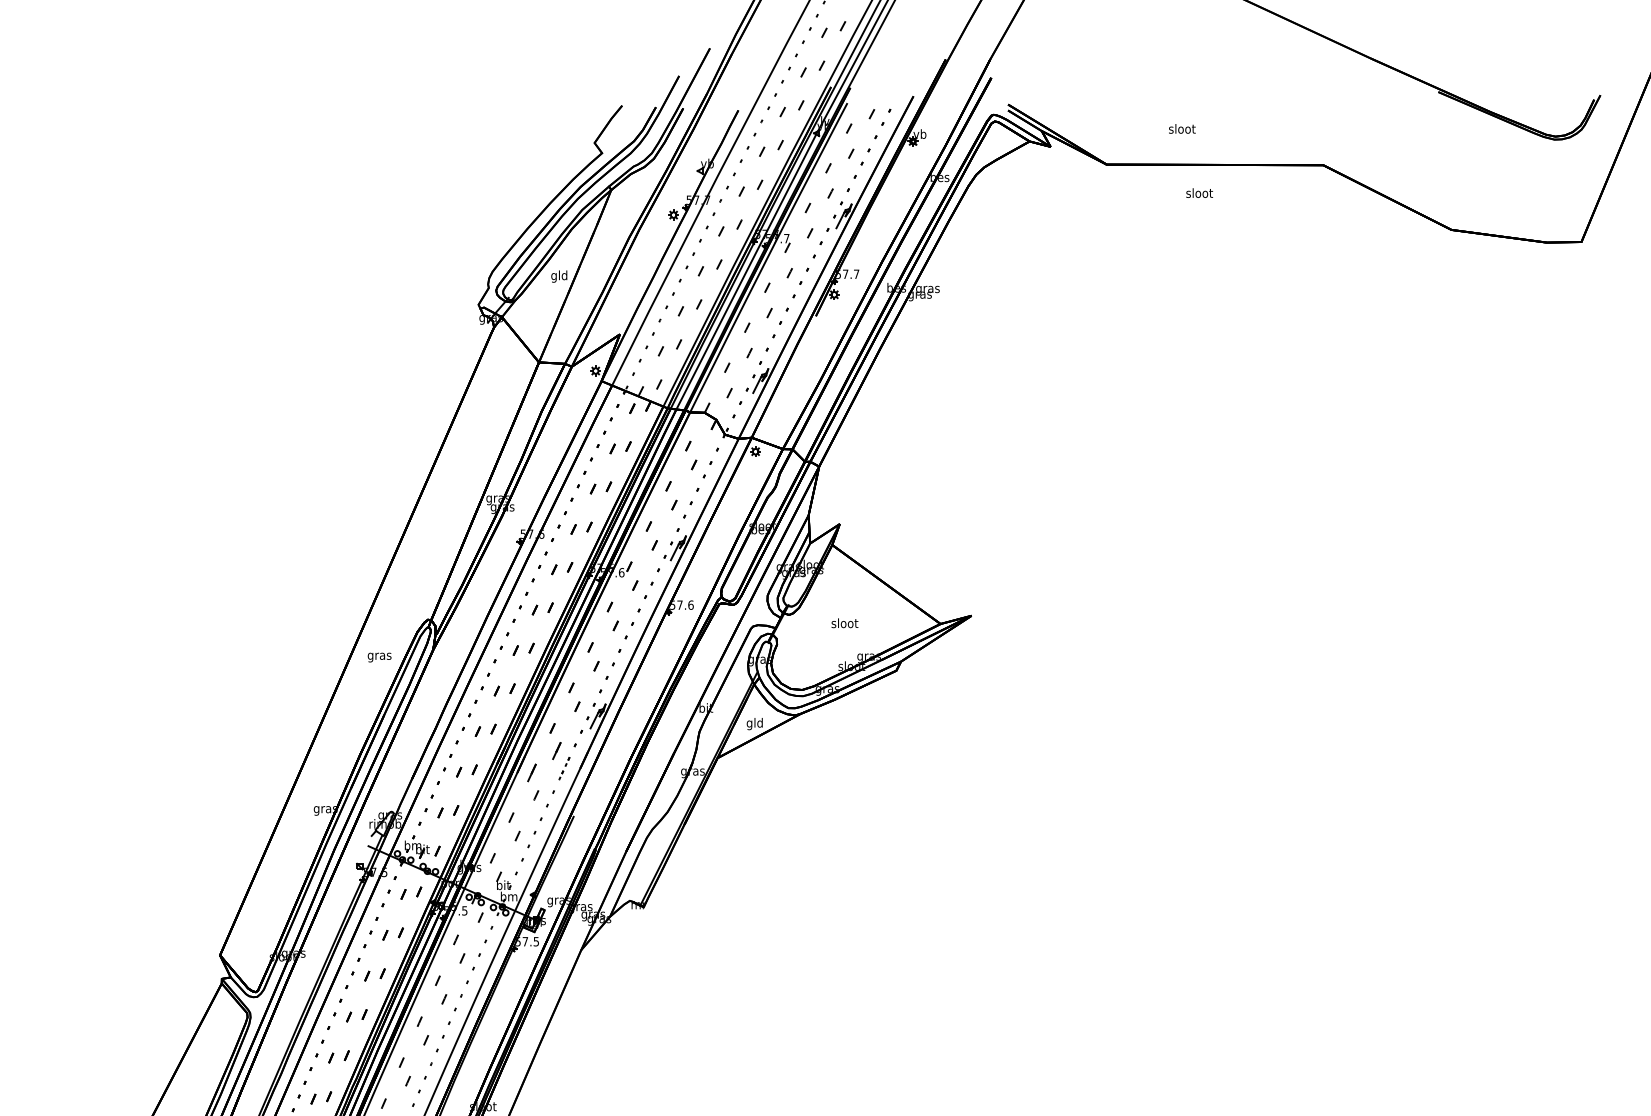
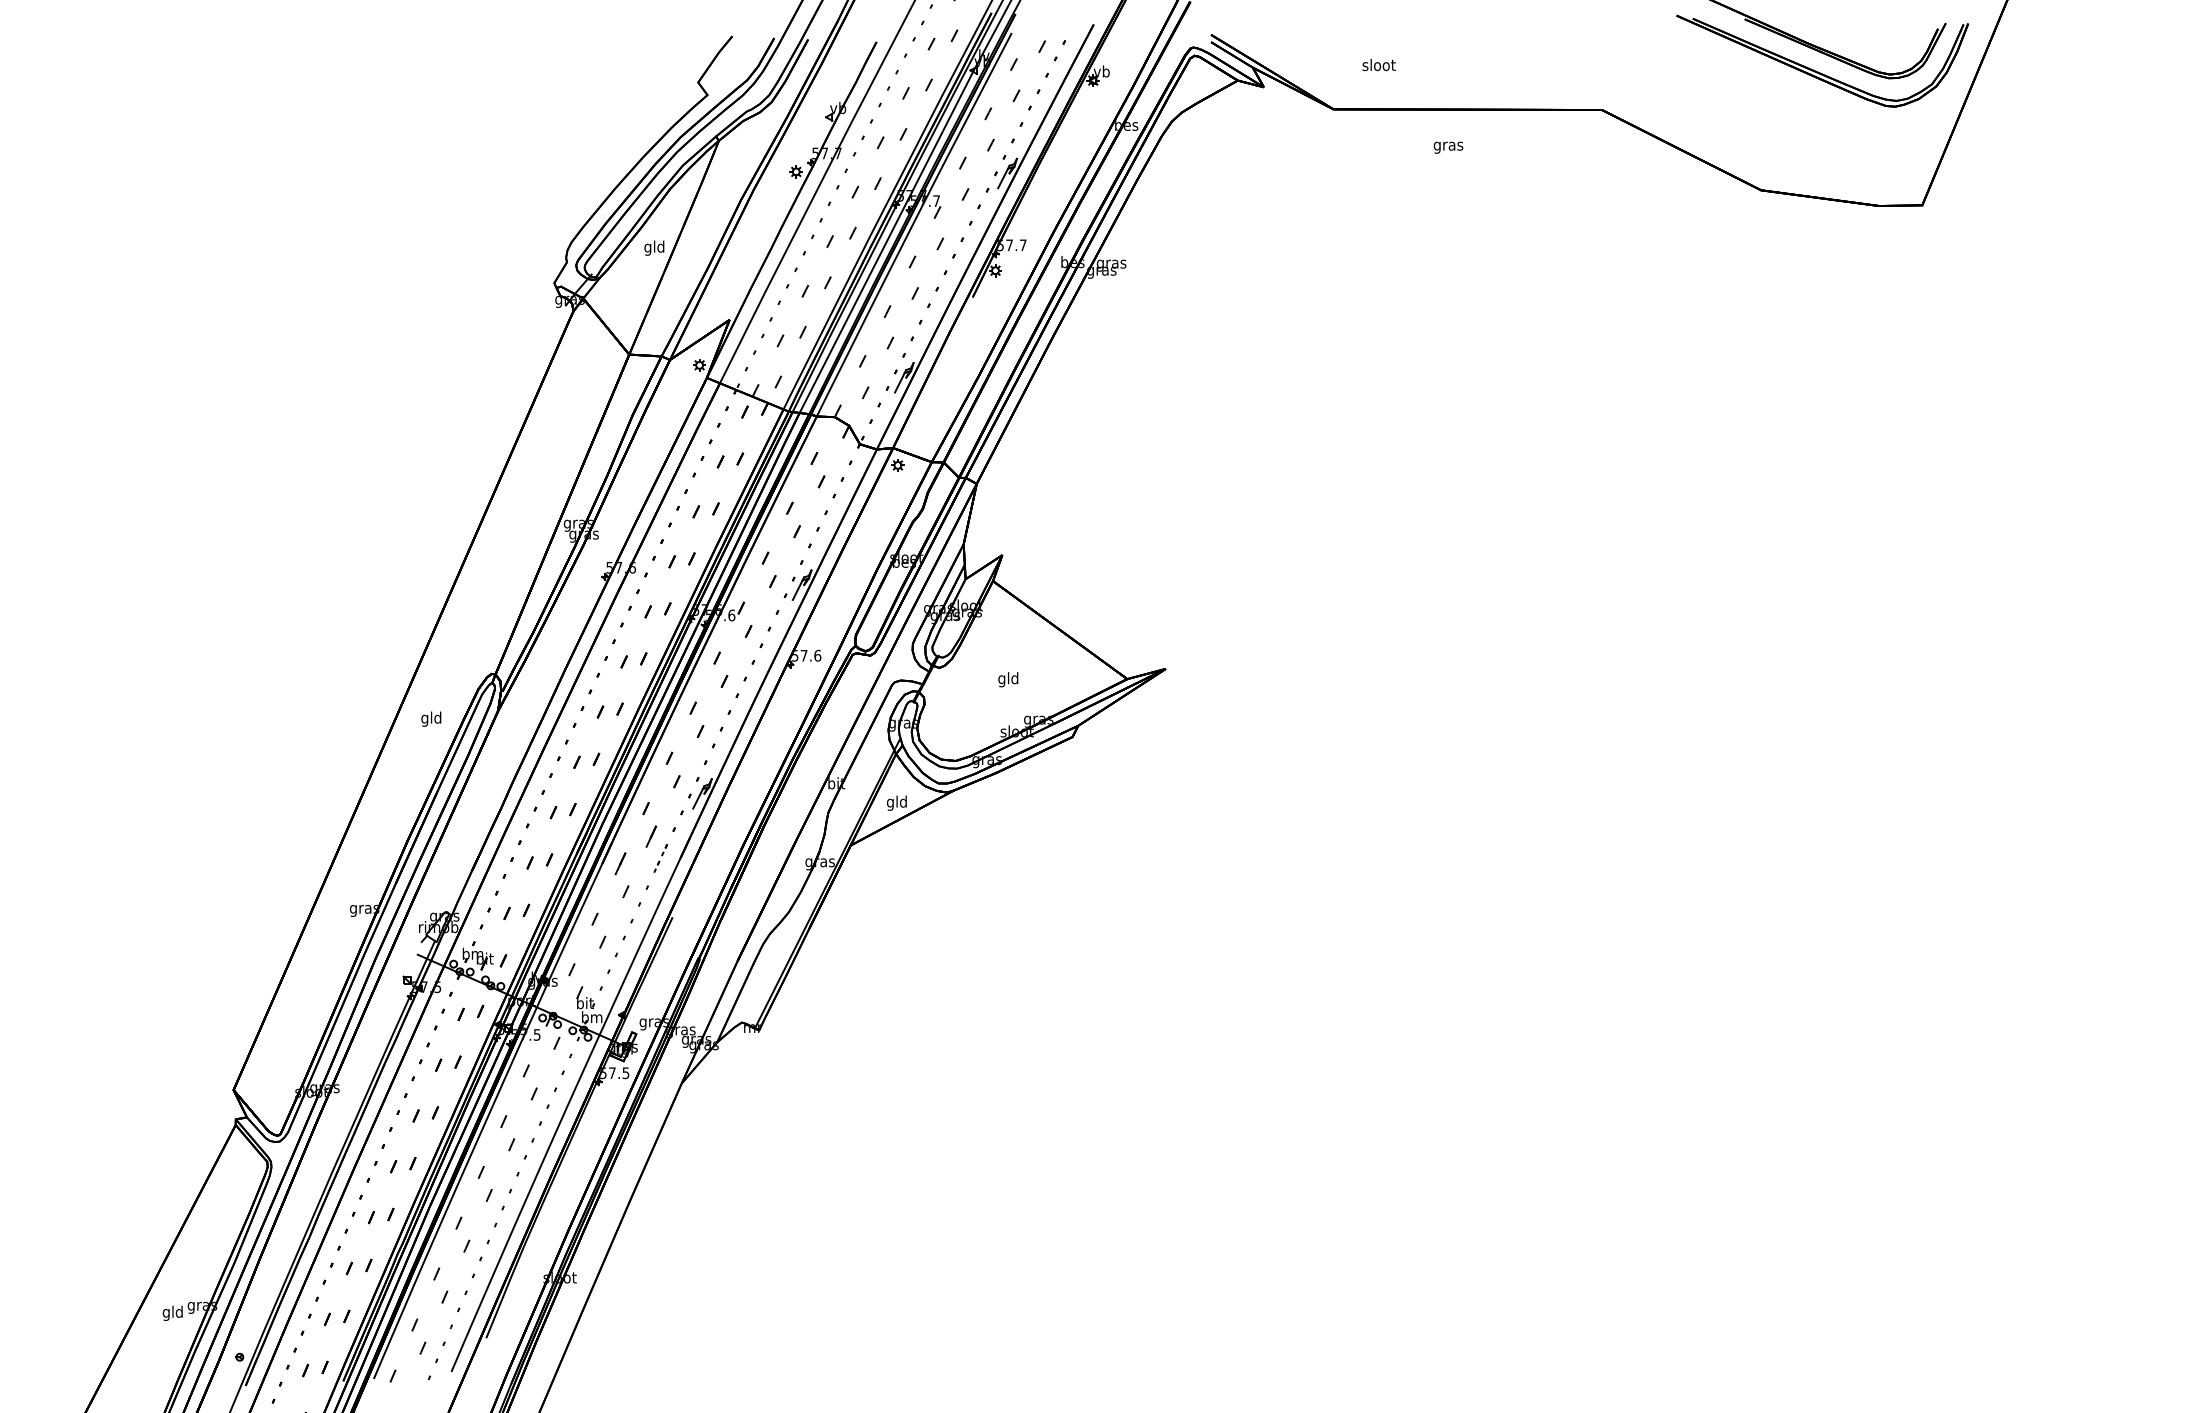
text: (1181, 129) -> (1378, 65), moved
part: (1497, 134) -> (1818, 71), added
text: (1199, 193) -> (1448, 145), sloot -> gras
text: (844, 624) -> (1008, 679), sloot -> gld
text: (379, 655) -> (431, 718), gras -> gld

